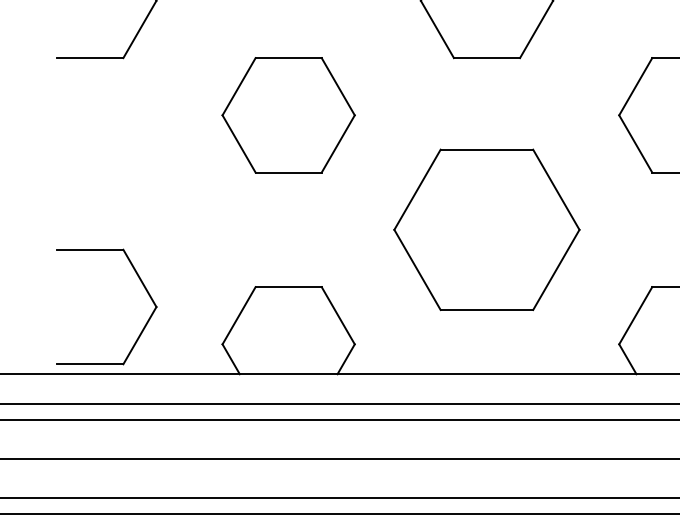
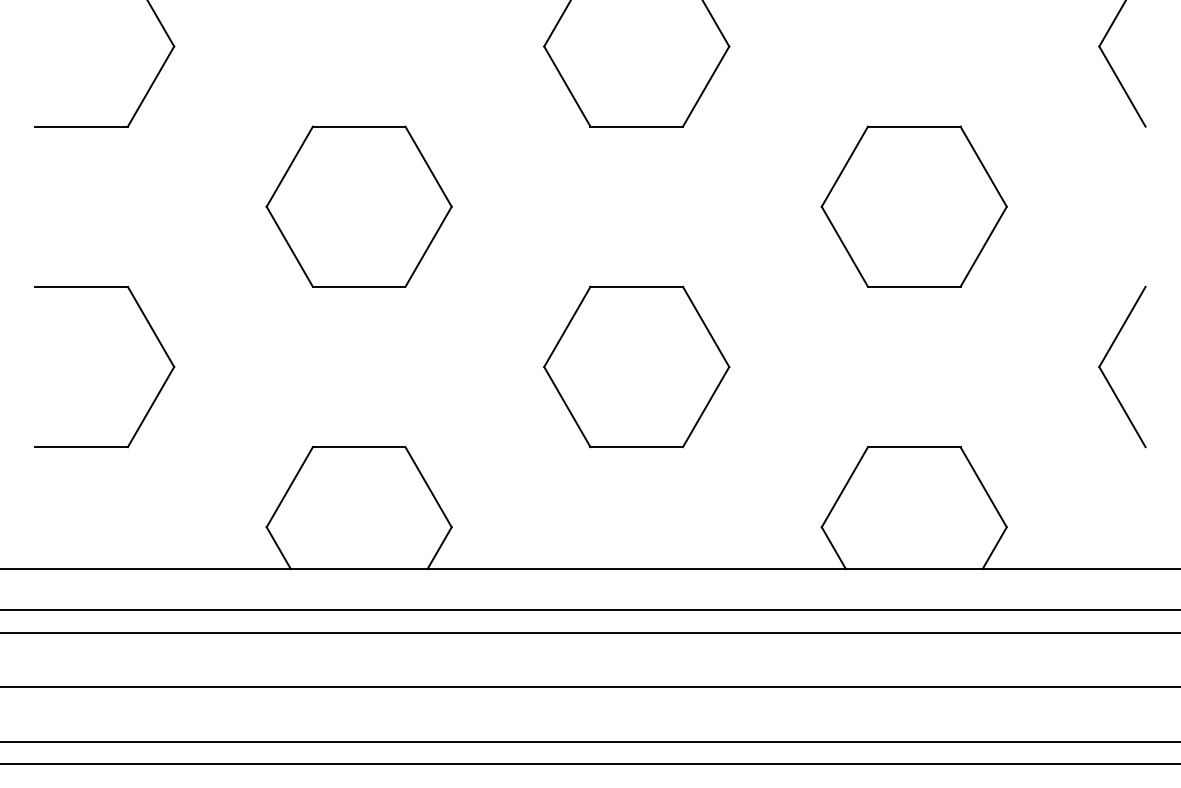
part: (486, 229) -> (636, 366), size x0.71
part: (142, 284) -> (154, 335), moved

